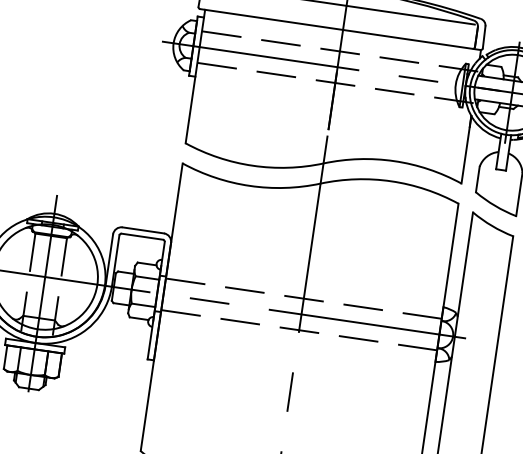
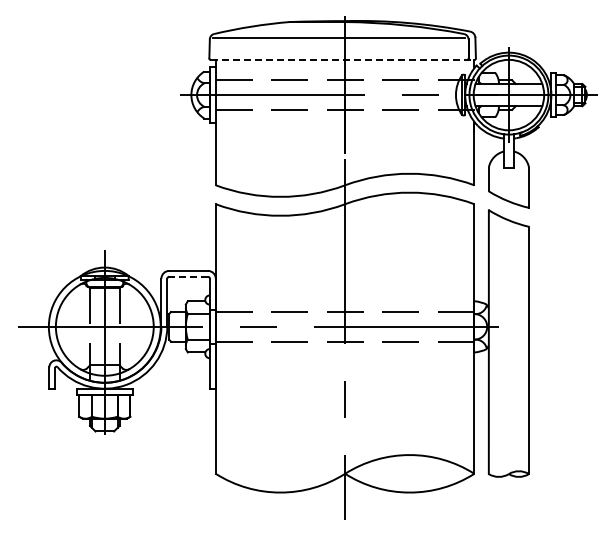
line: (341, 30) -> (343, 60), solid -> dashed
line: (142, 236) -> (188, 276), solid -> dashed

